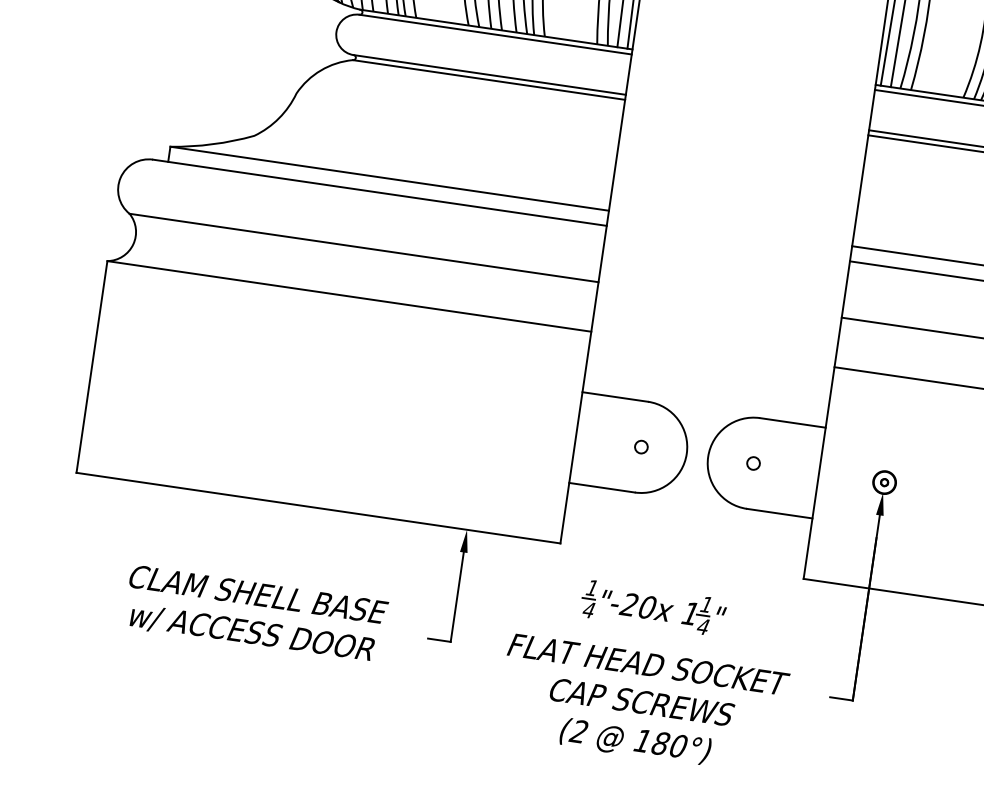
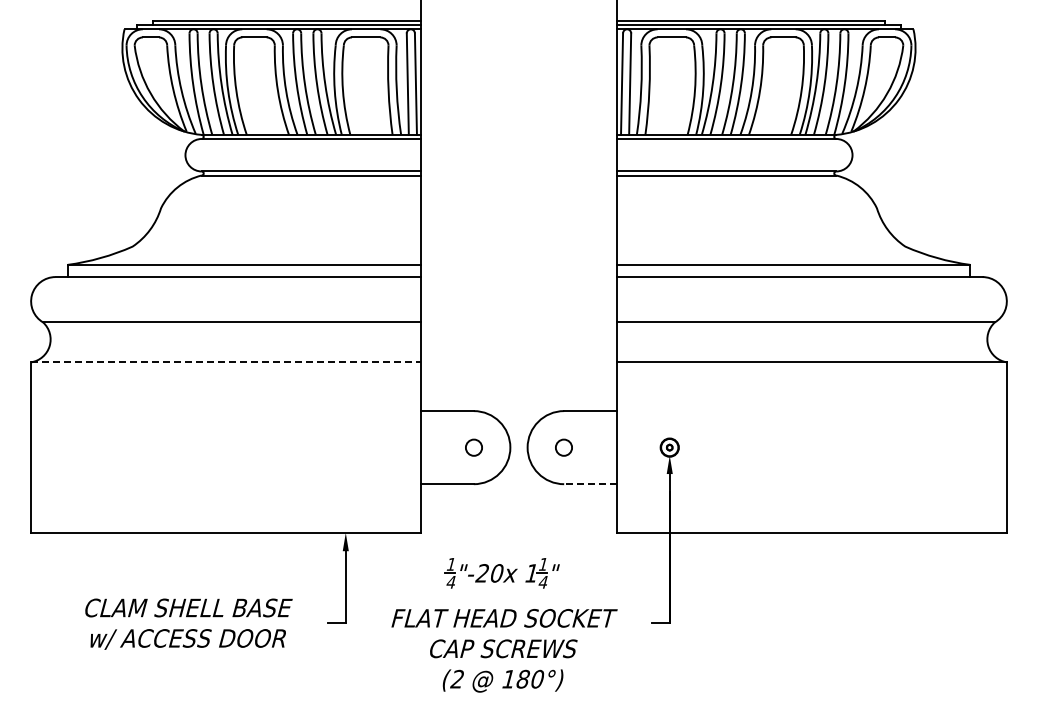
line: (349, 296) -> (226, 362), solid -> dashed
circle: (641, 446) -> (473, 447), size x1.6
circle: (753, 463) -> (564, 447), size x1.6
line: (779, 514) -> (590, 484), solid -> dashed

